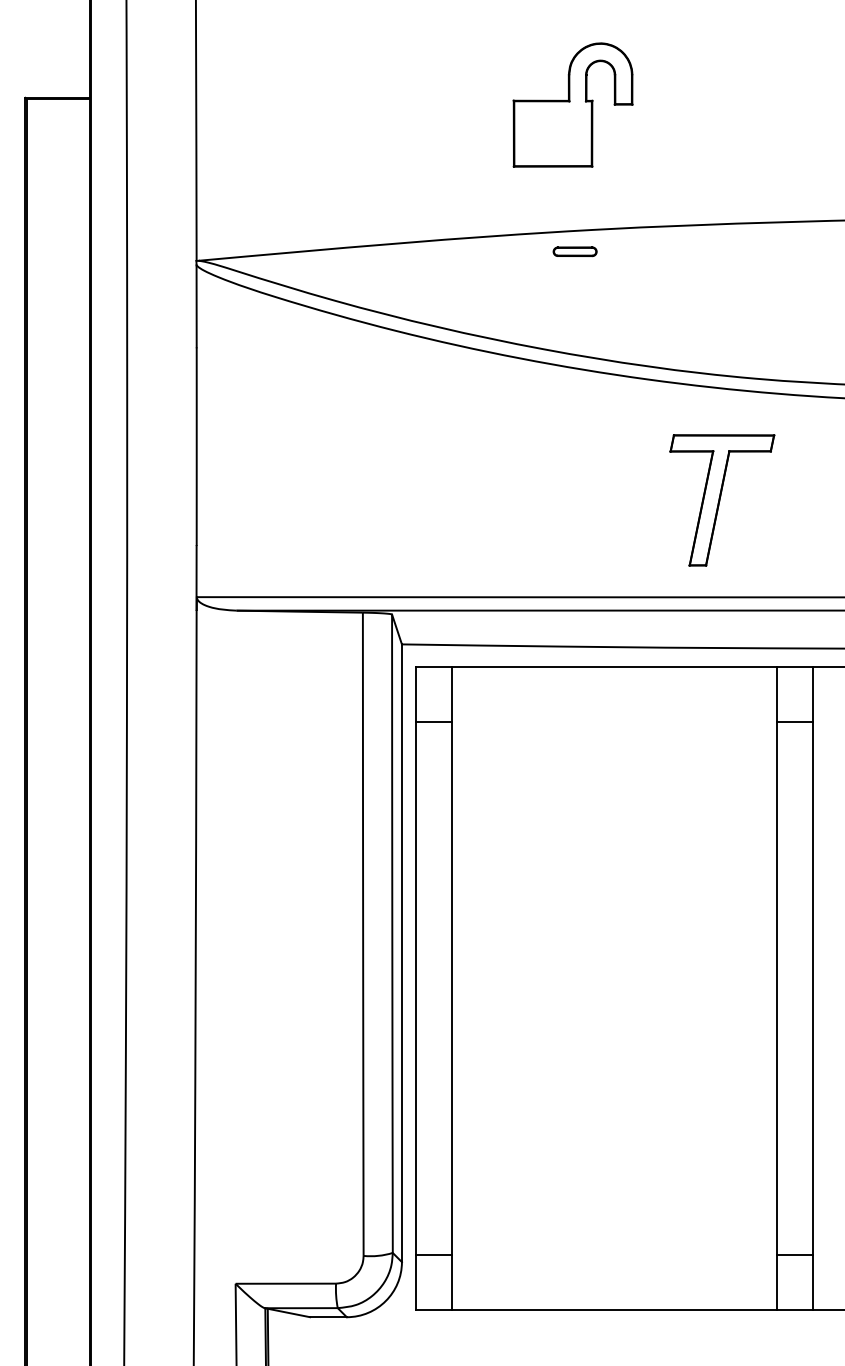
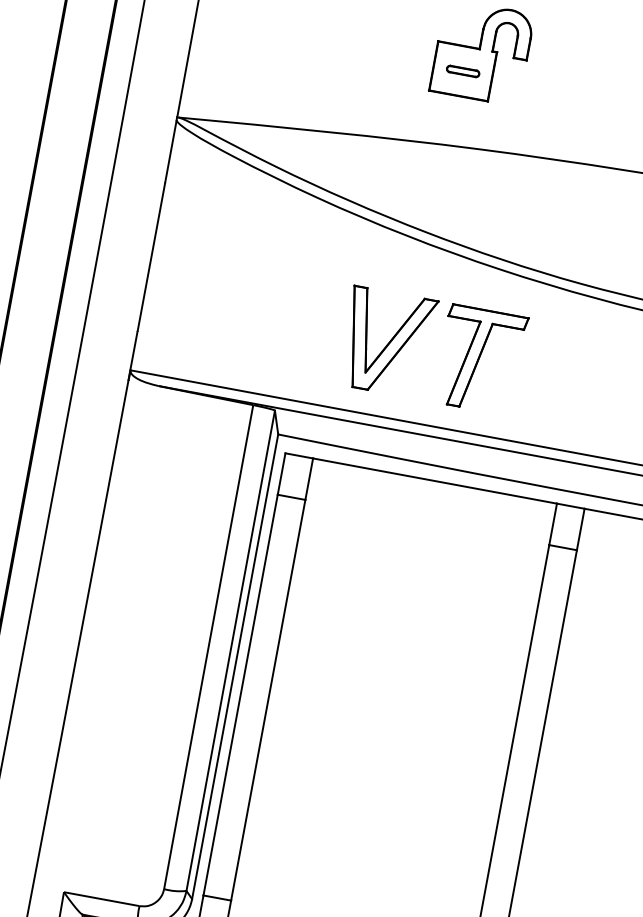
part: (574, 251) -> (462, 71), moved
part: (520, 500) -> (387, 342), added
part: (722, 500) -> (480, 360), moved

